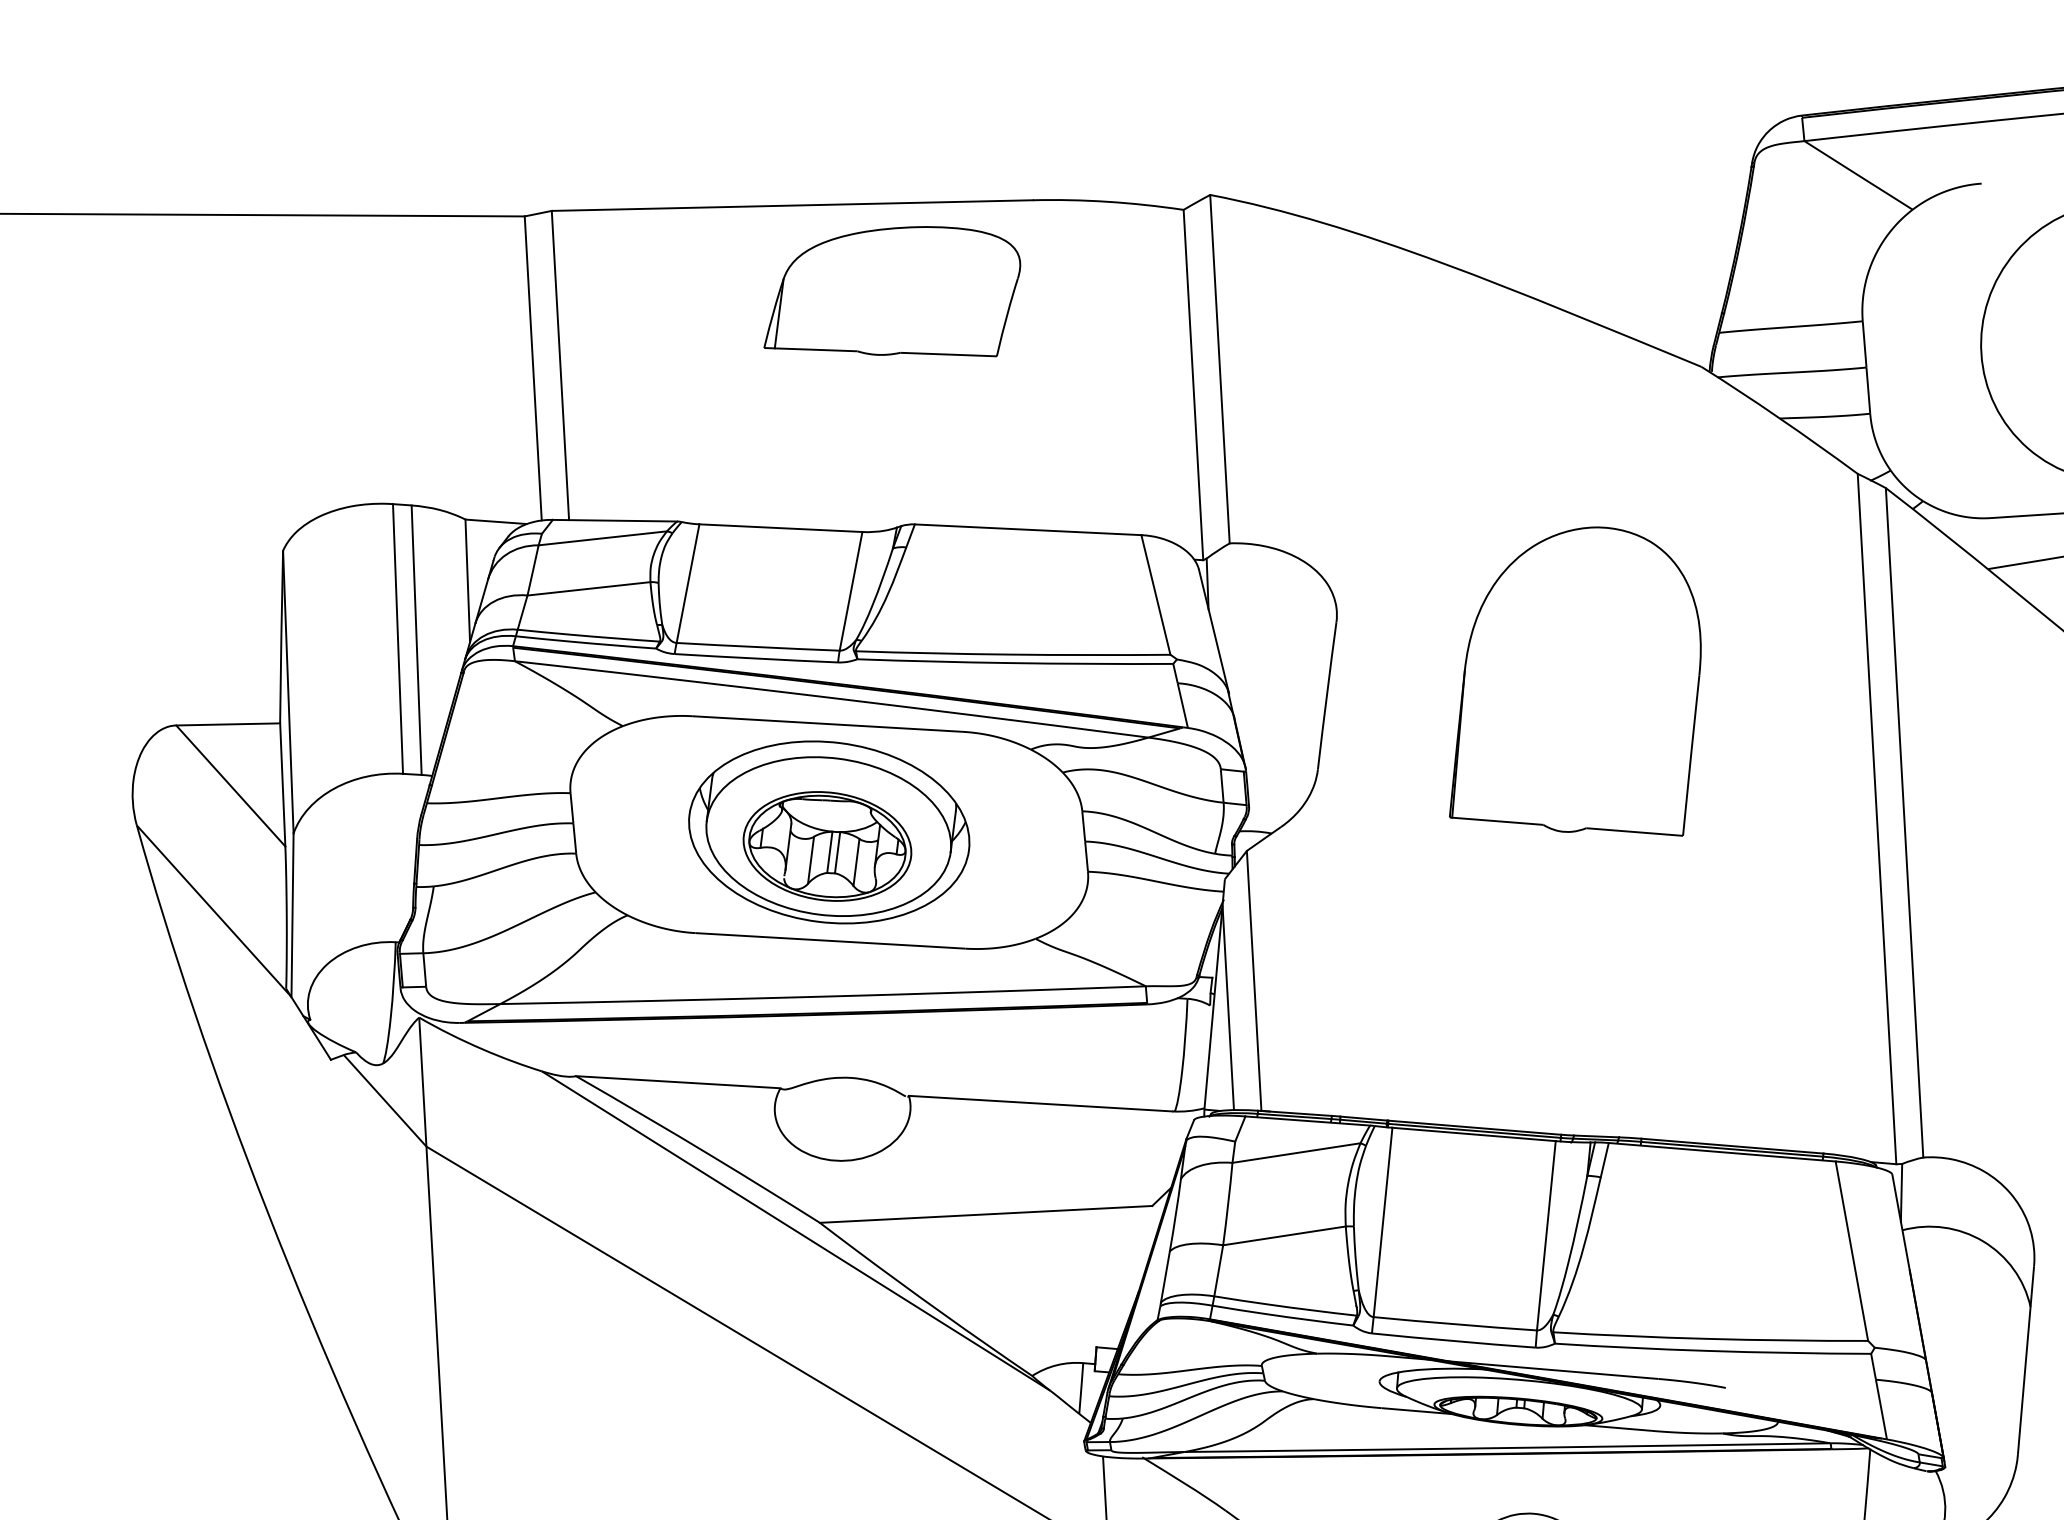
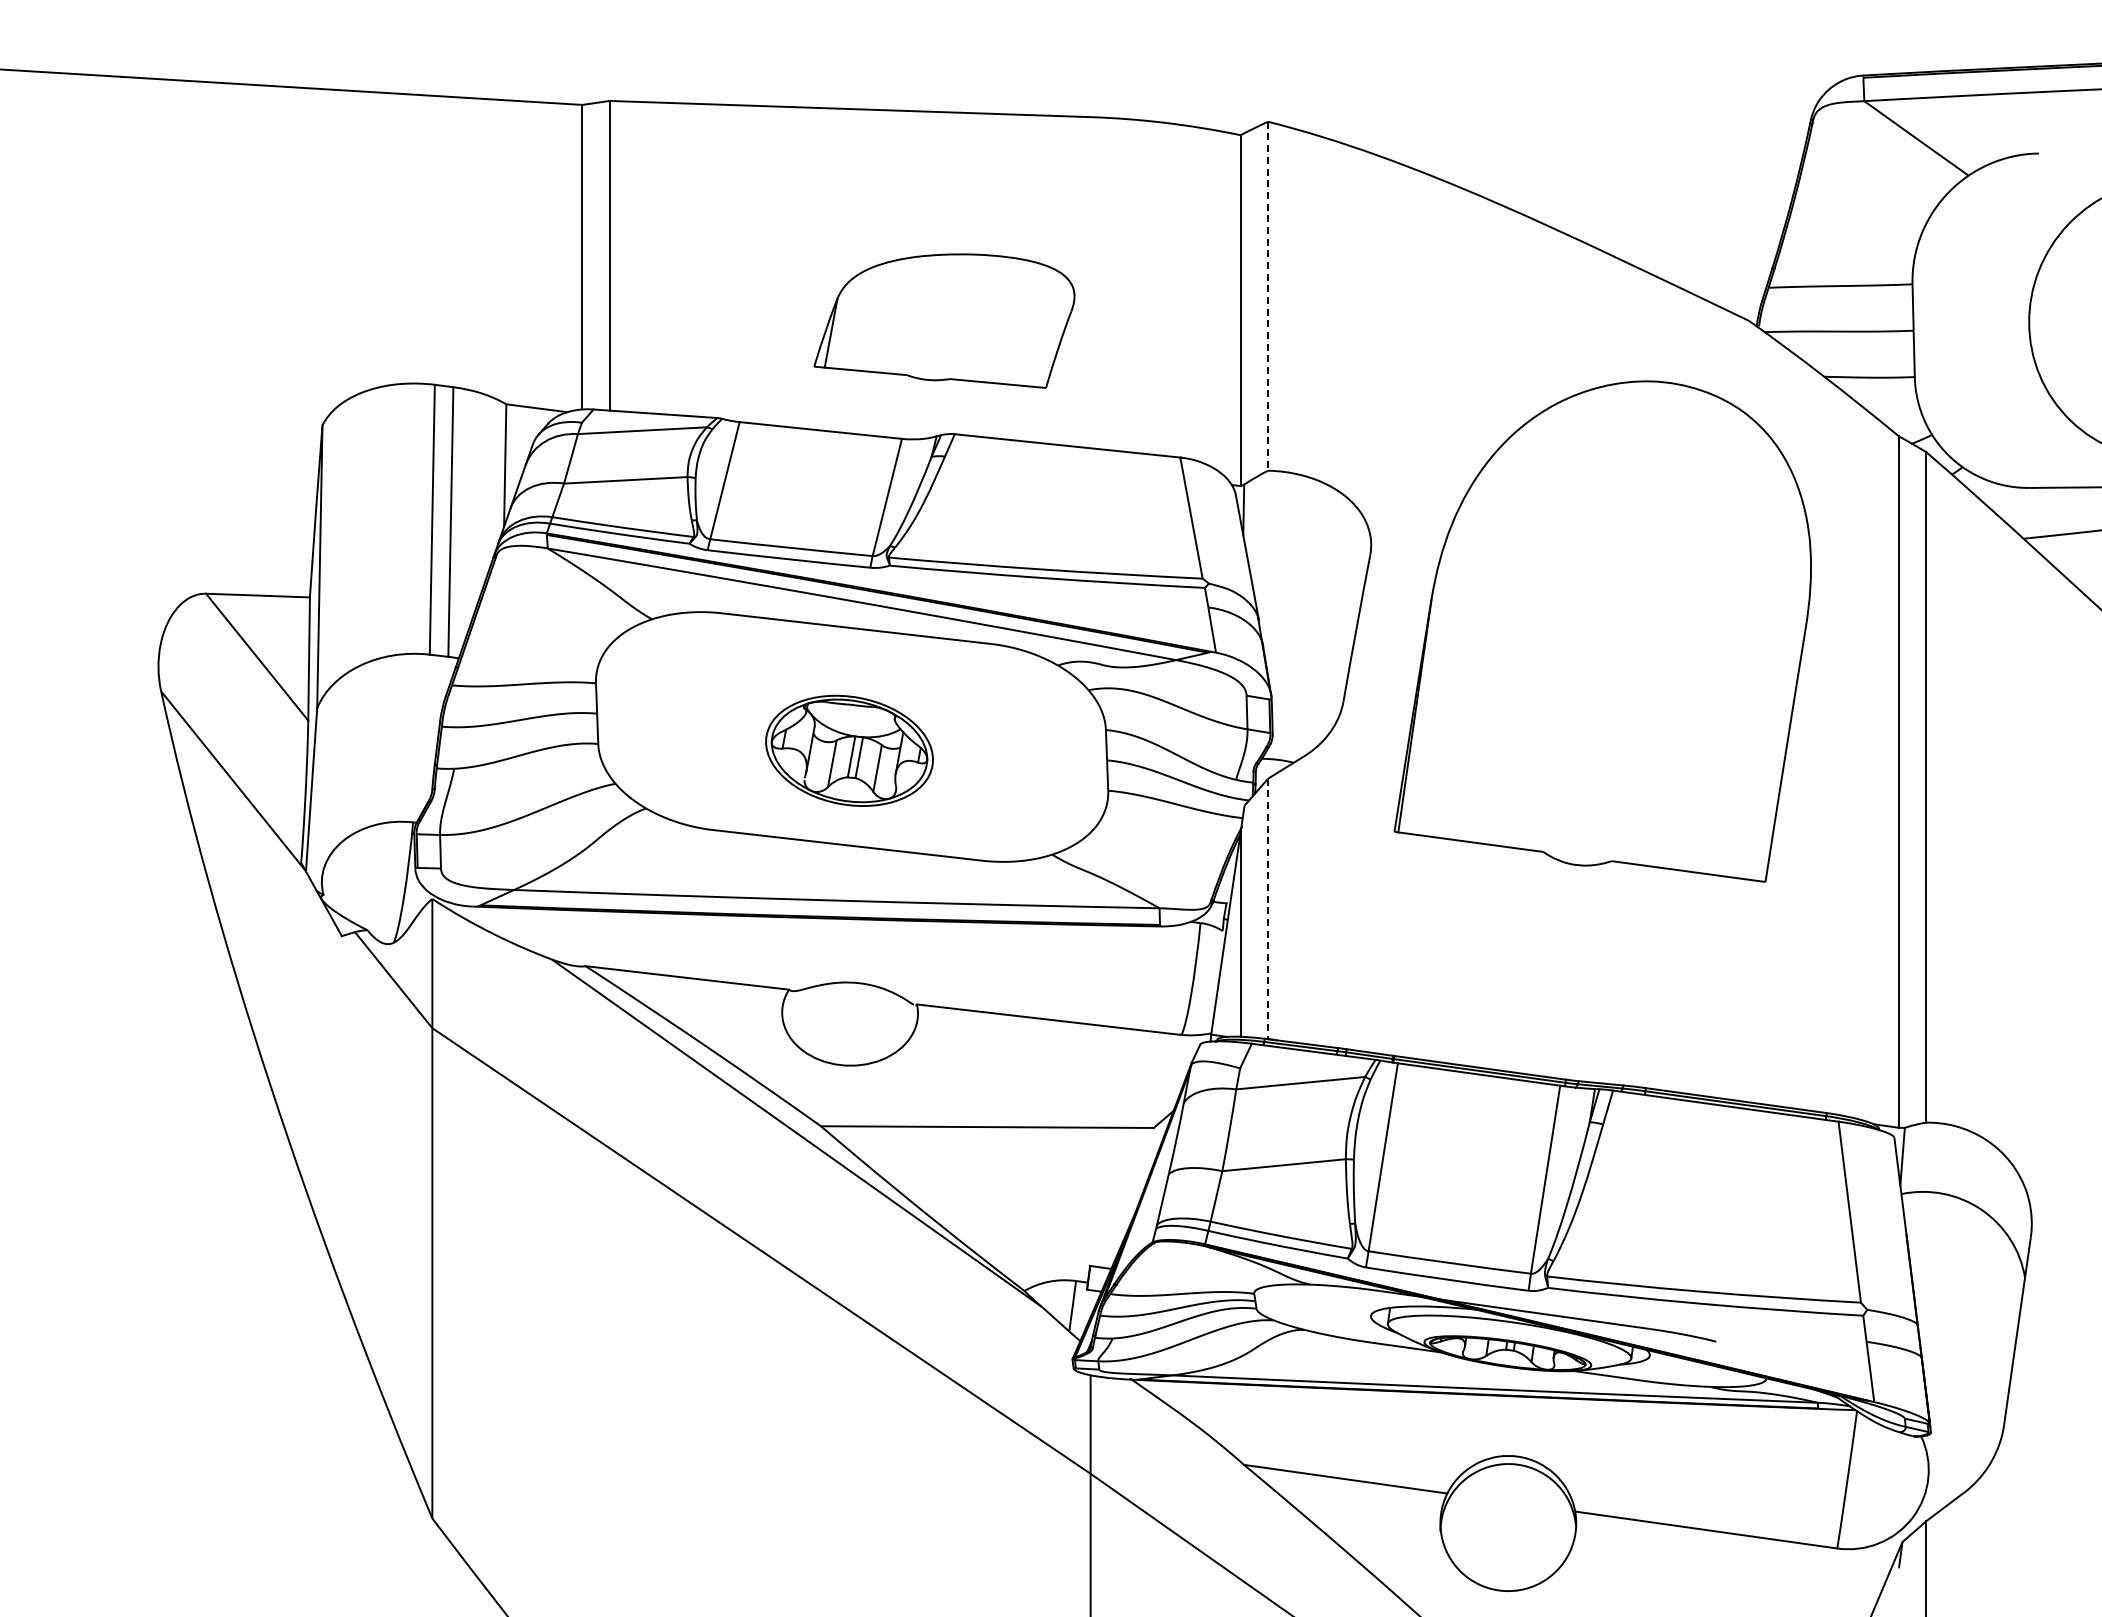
part: (891, 294) -> (944, 320), moved
line: (1220, 369) -> (1268, 296), solid -> dashed
part: (1572, 685) -> (1602, 631), size x1.6
part: (828, 831) -> (851, 736), removed
line: (1254, 981) -> (1268, 909), solid -> dashed

